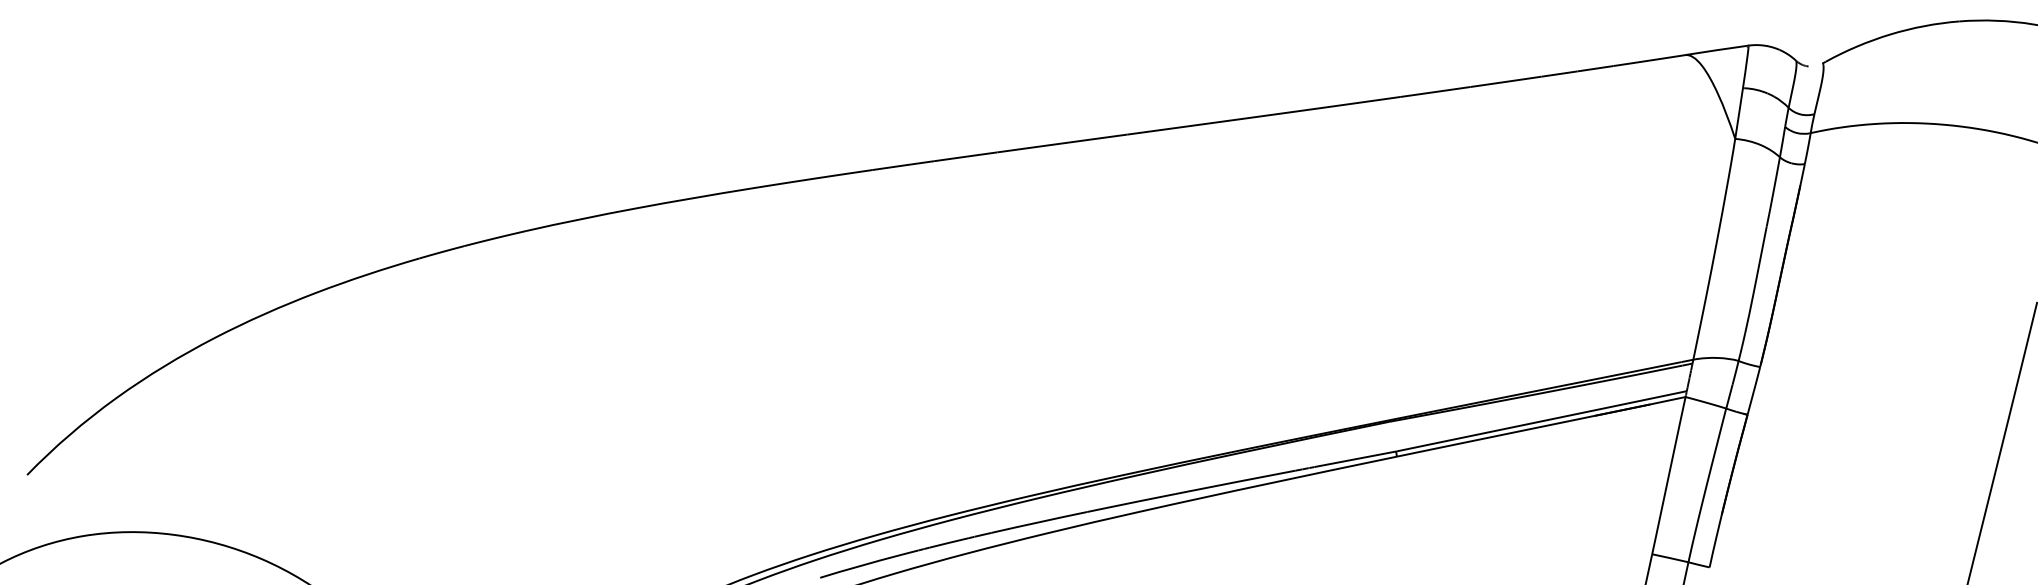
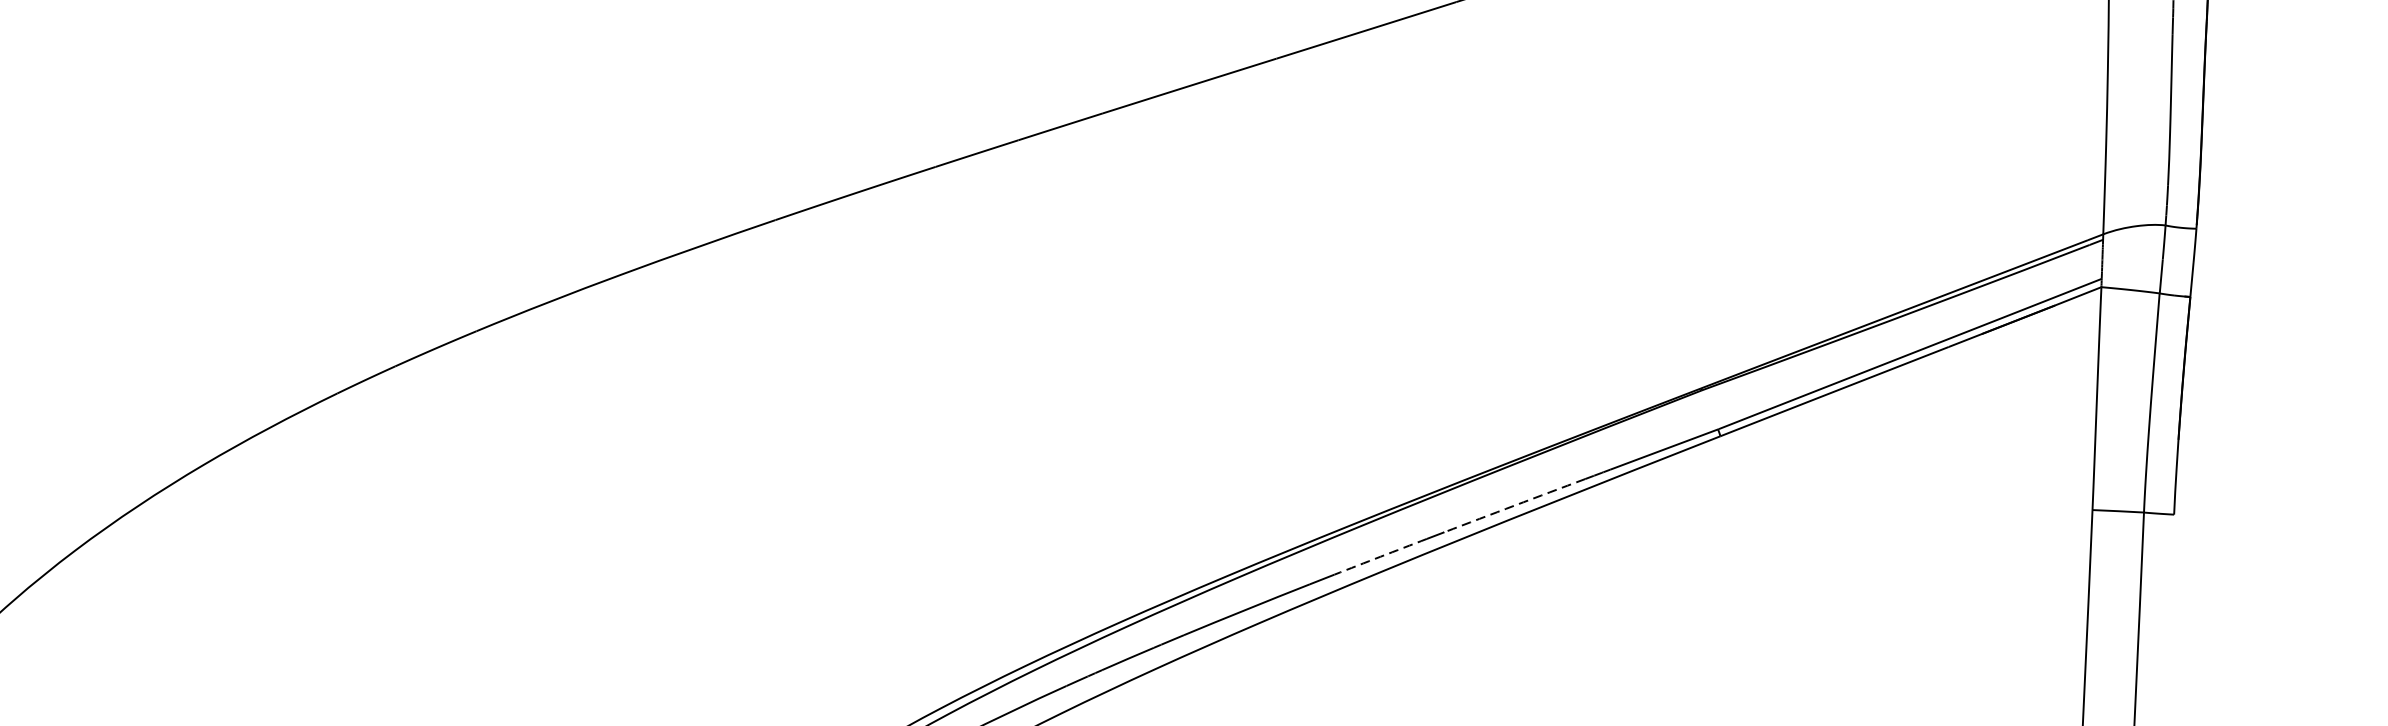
arc: (1242, 480) -> (1514, 504), solid -> dashed
arc: (1140, 500) -> (1379, 556), solid -> dashed

